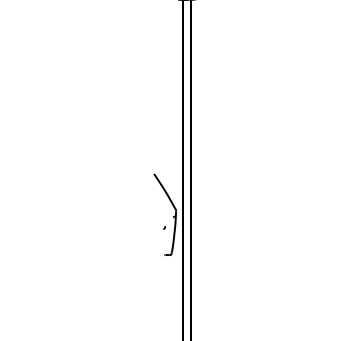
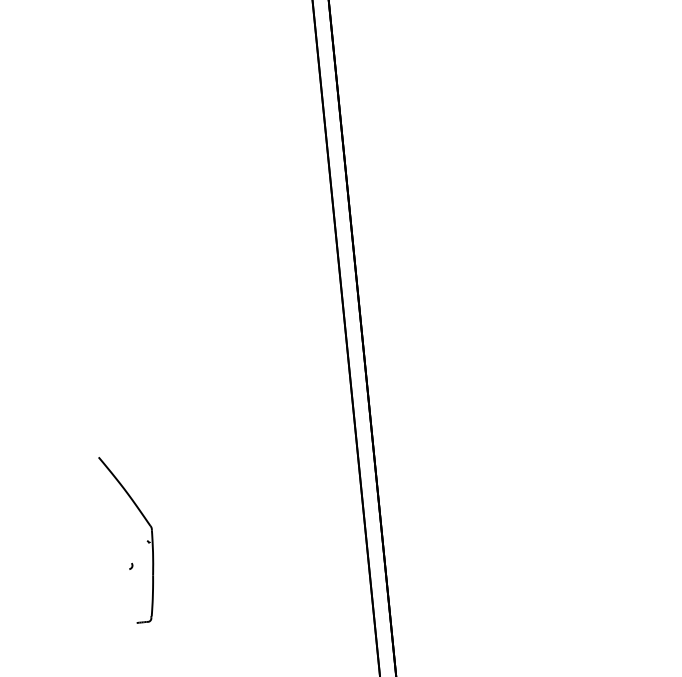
part: (173, 216) -> (147, 541), moved

